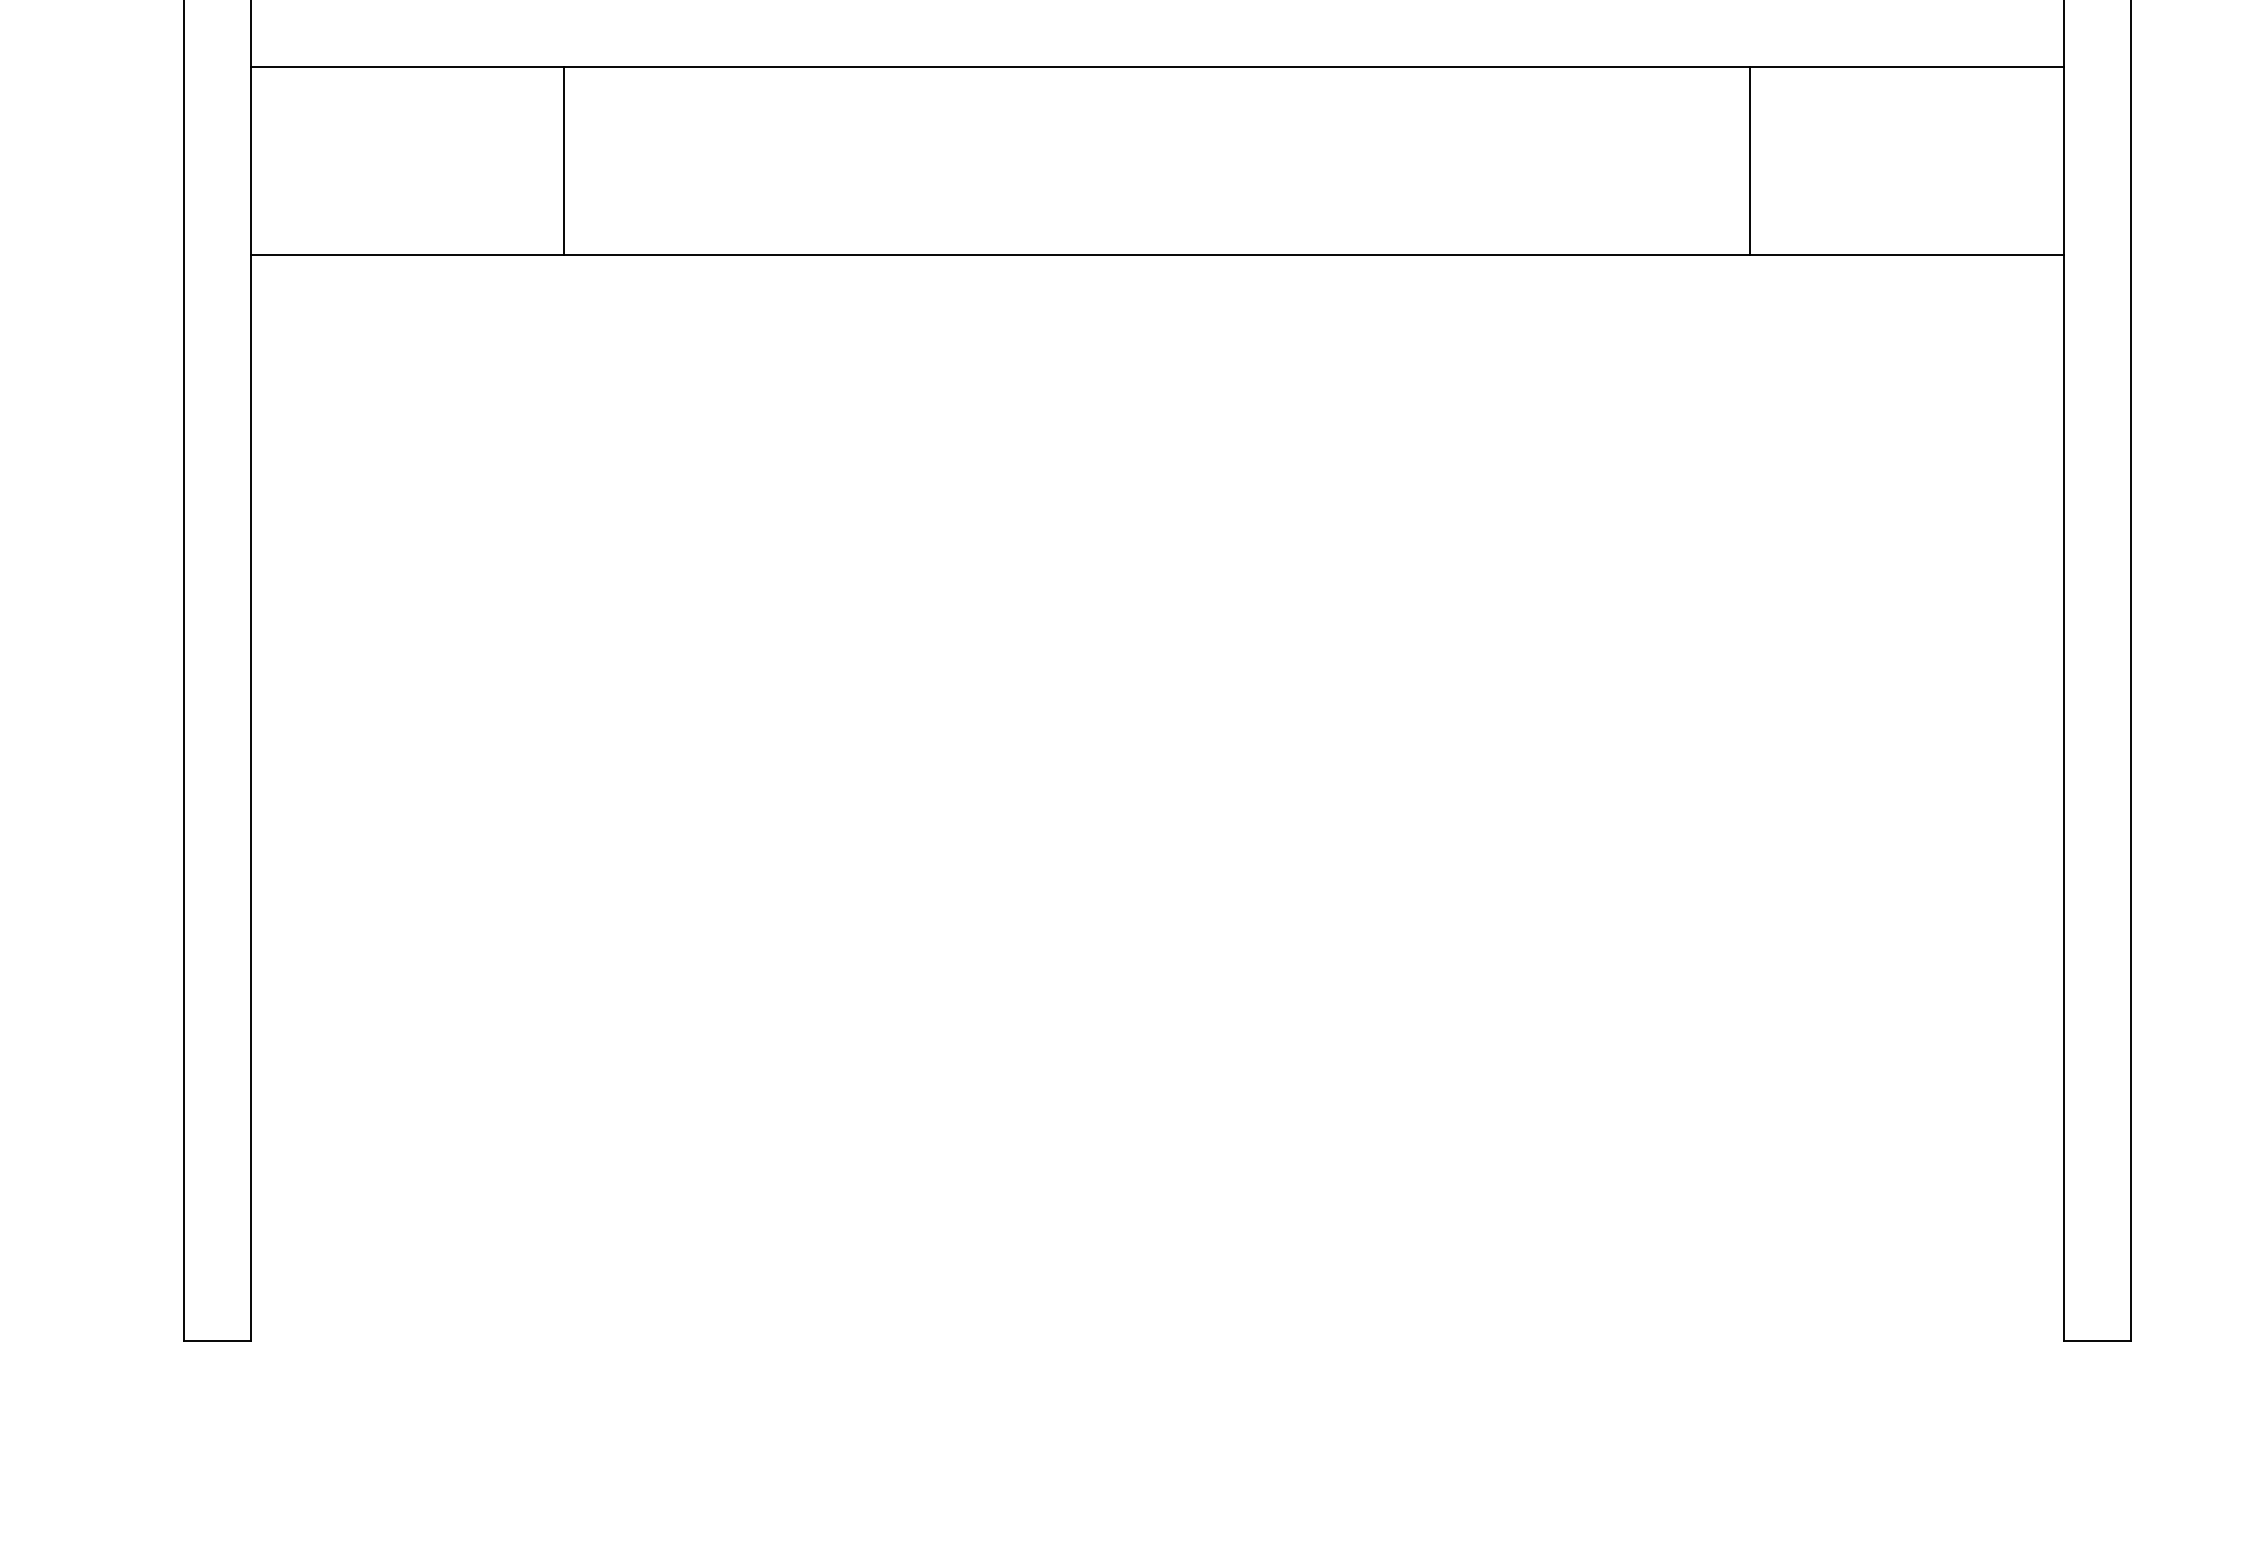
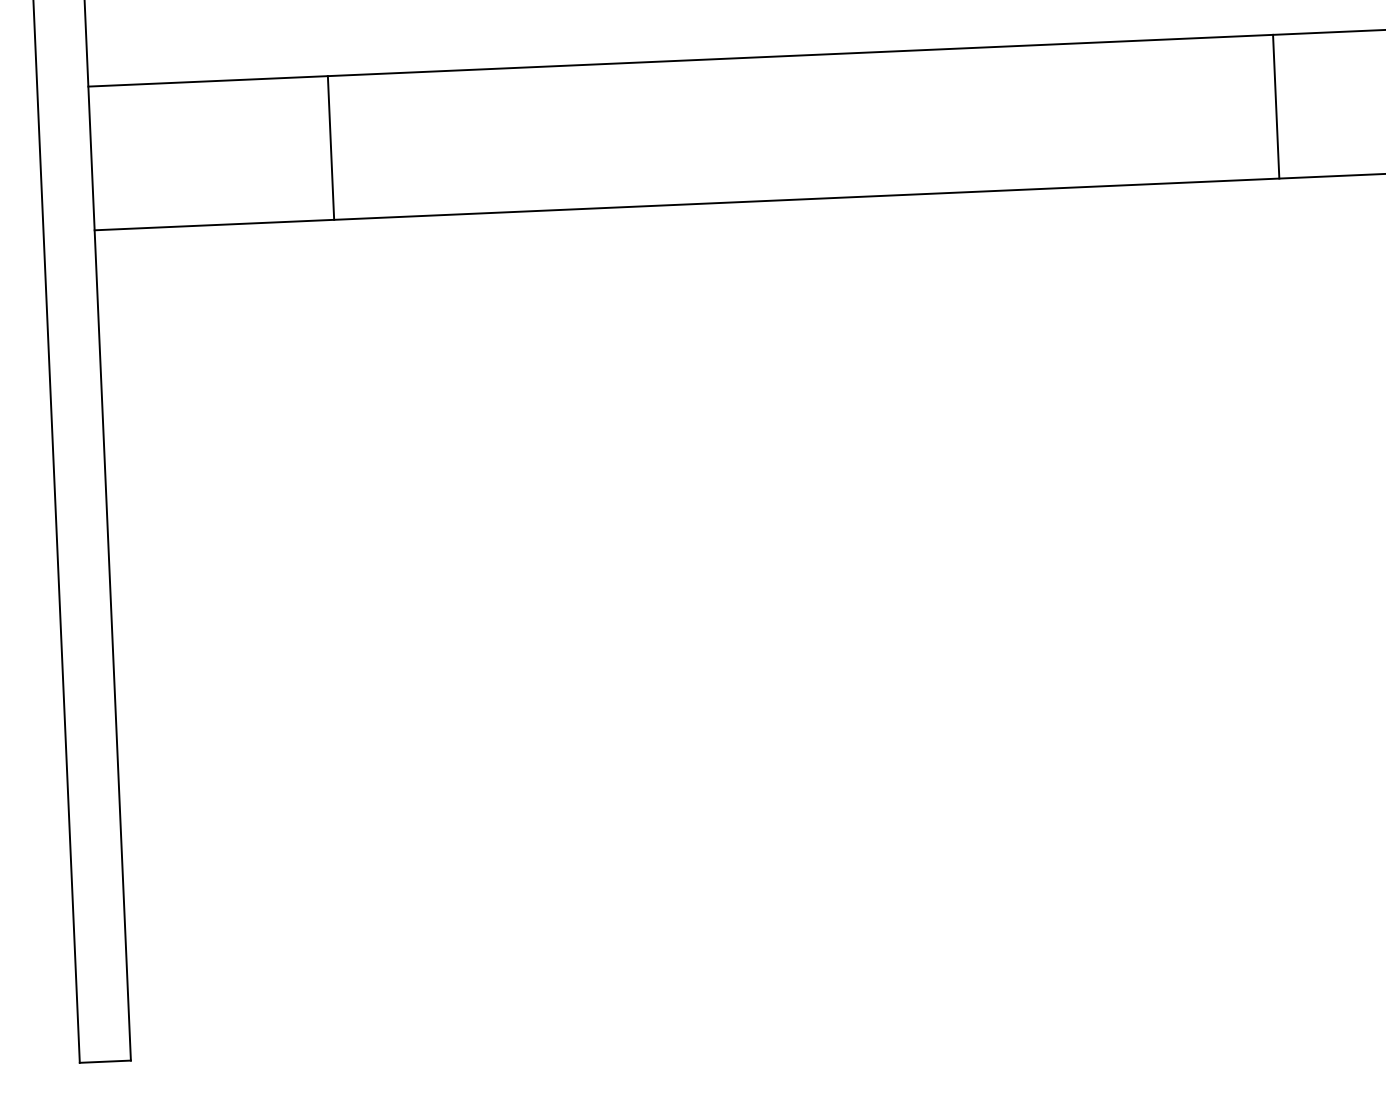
line: (1750, 161) -> (1276, 106), moved

